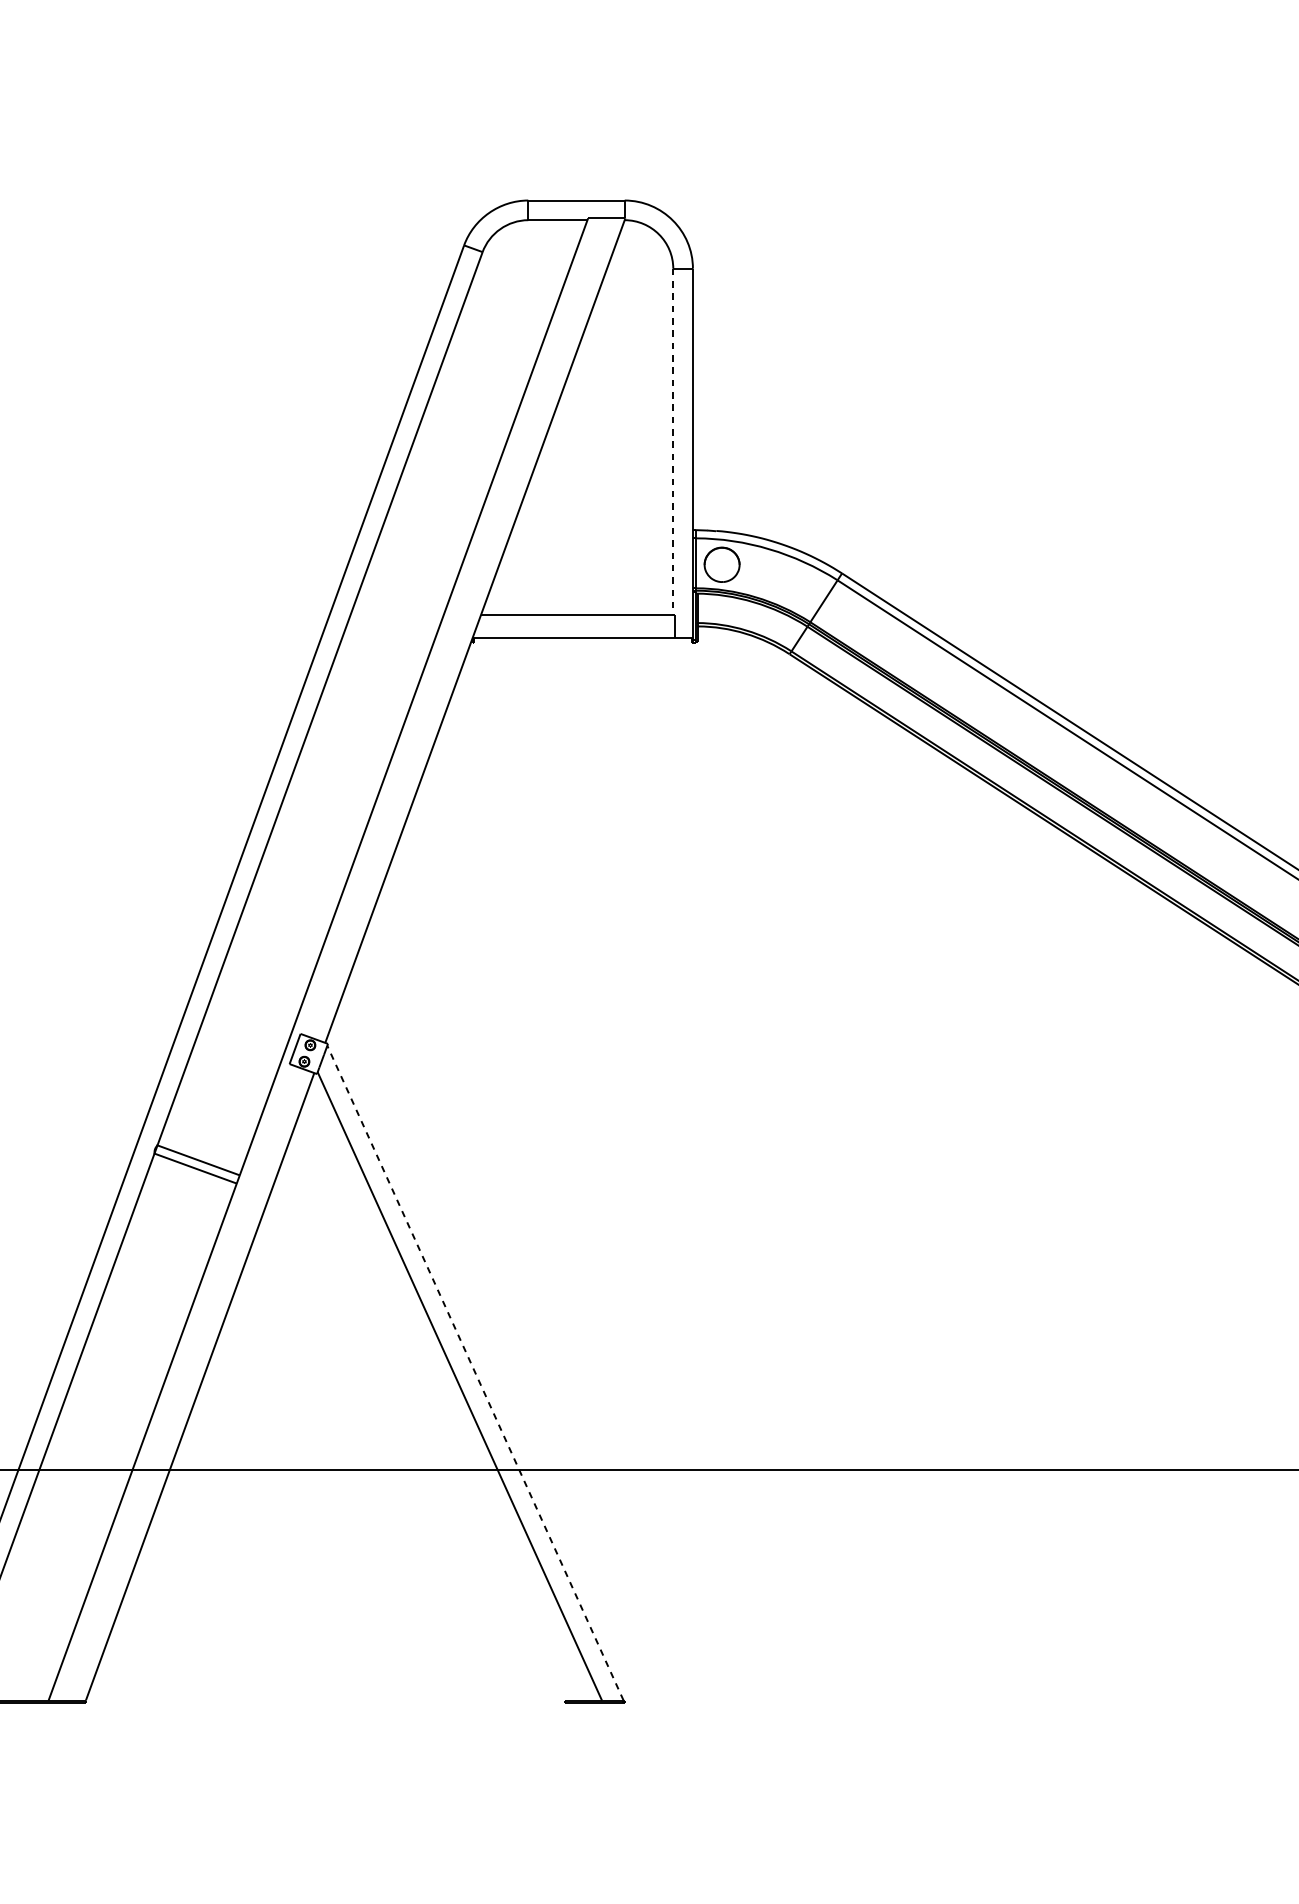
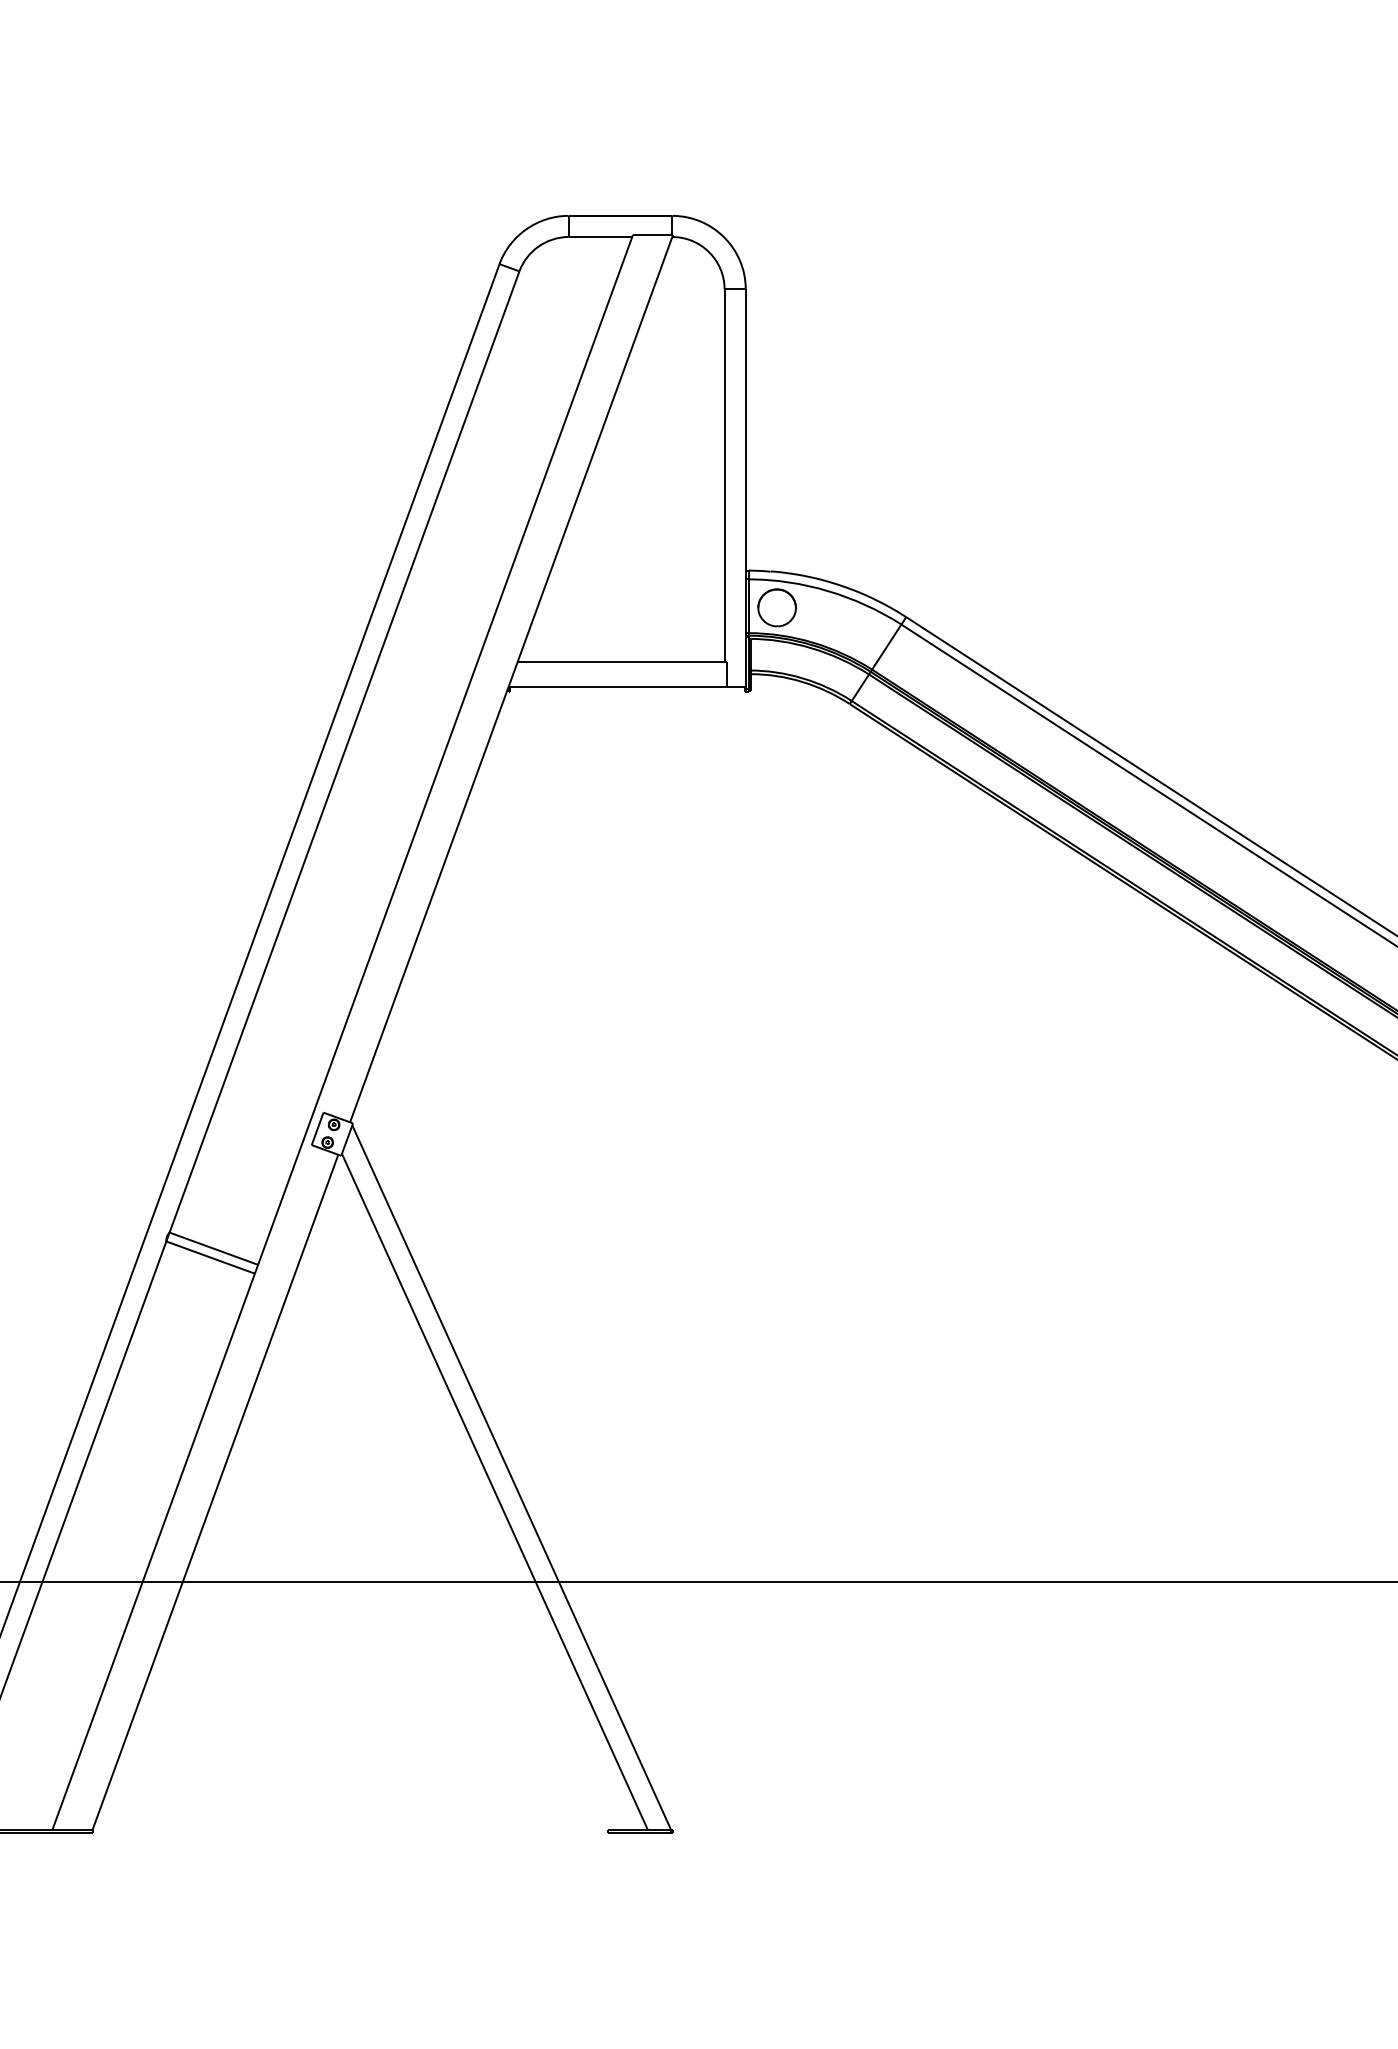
line: (673, 441) -> (724, 475), dashed -> solid
line: (475, 1372) -> (511, 1477), dashed -> solid

